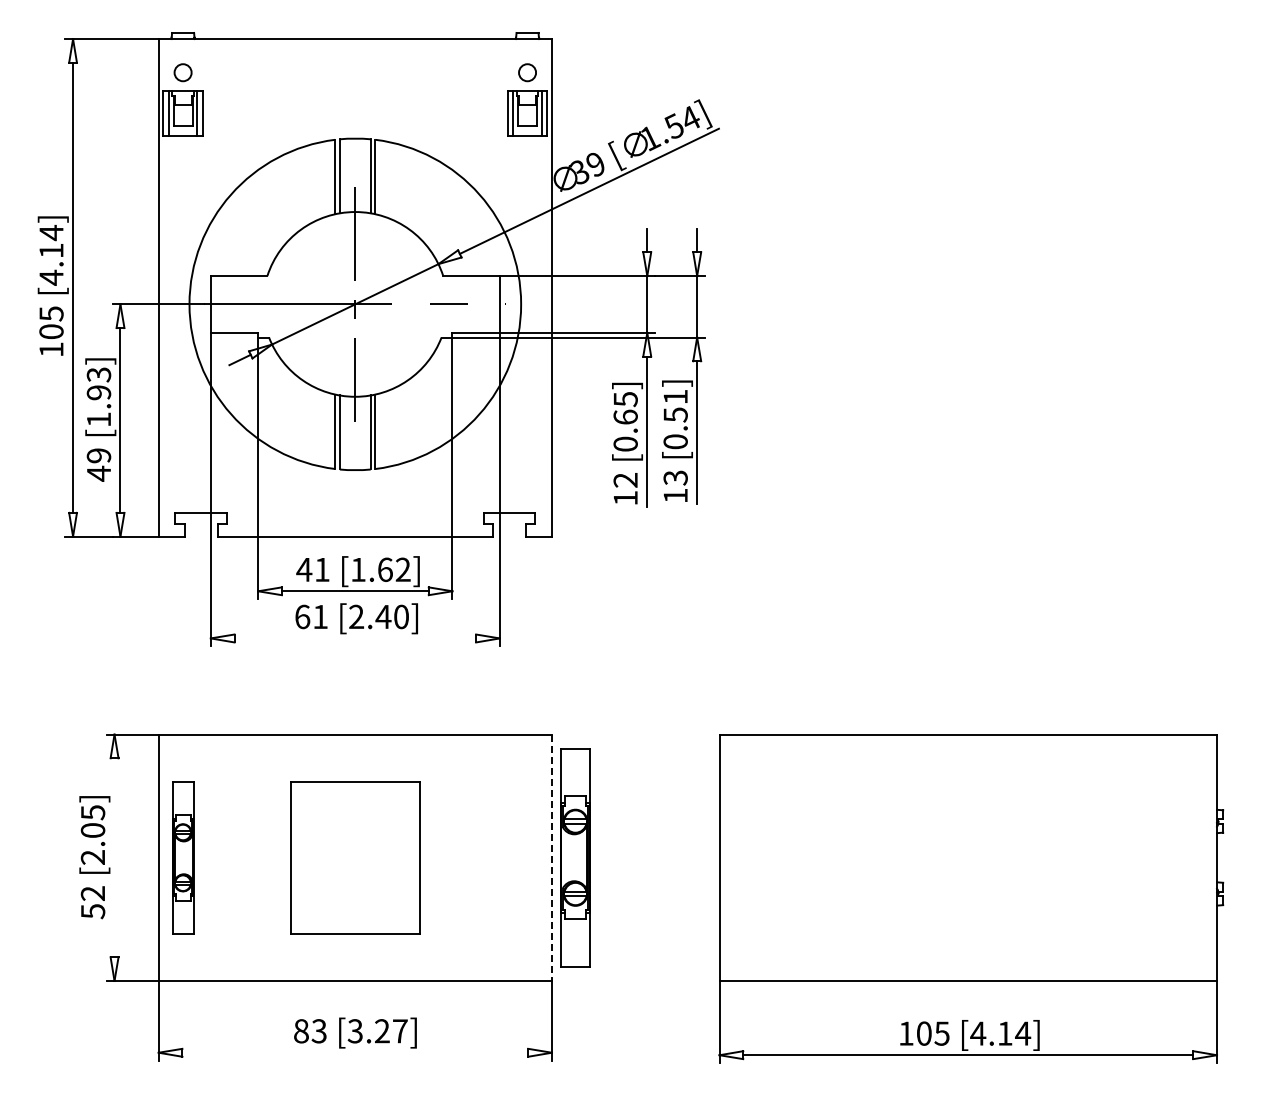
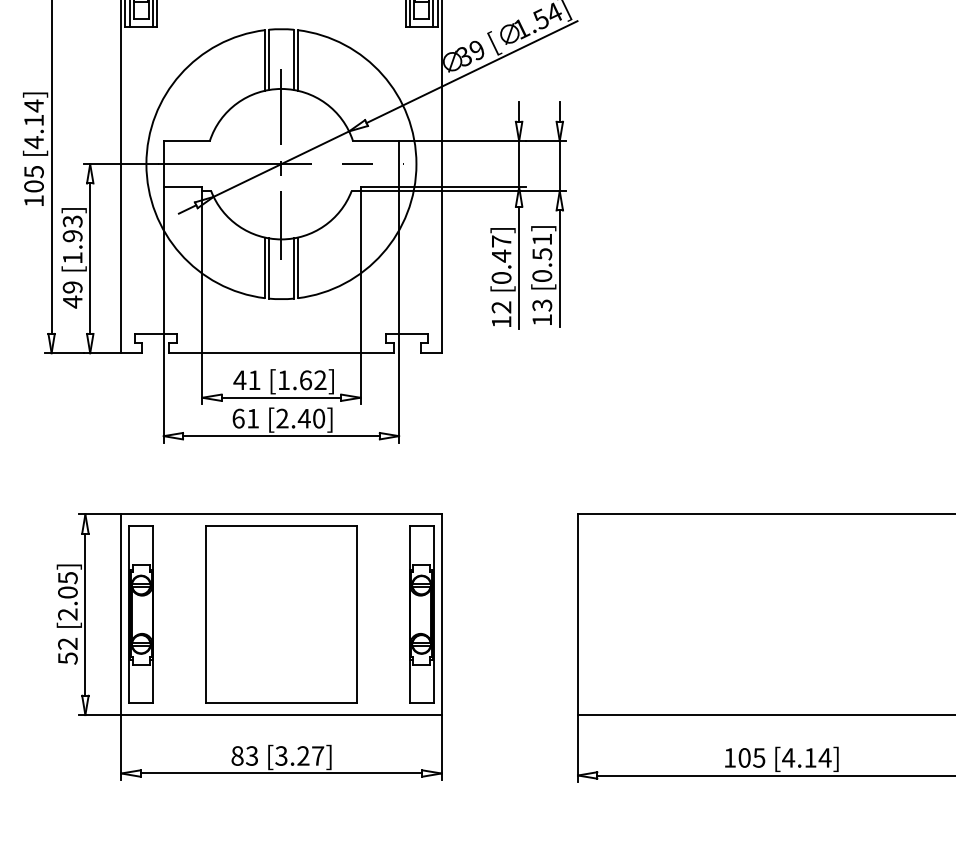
text: (625, 408) -> (501, 248), [0.65] -> [0.47]
line: (355, 638) -> (281, 436), added
line: (114, 857) -> (85, 614), added
part: (182, 857) -> (140, 614), size x1.43
part: (355, 857) -> (281, 614), size x1.43
part: (575, 857) -> (421, 614), moved
line: (551, 858) -> (441, 615), dashed -> solid
line: (355, 1052) -> (281, 773), added

